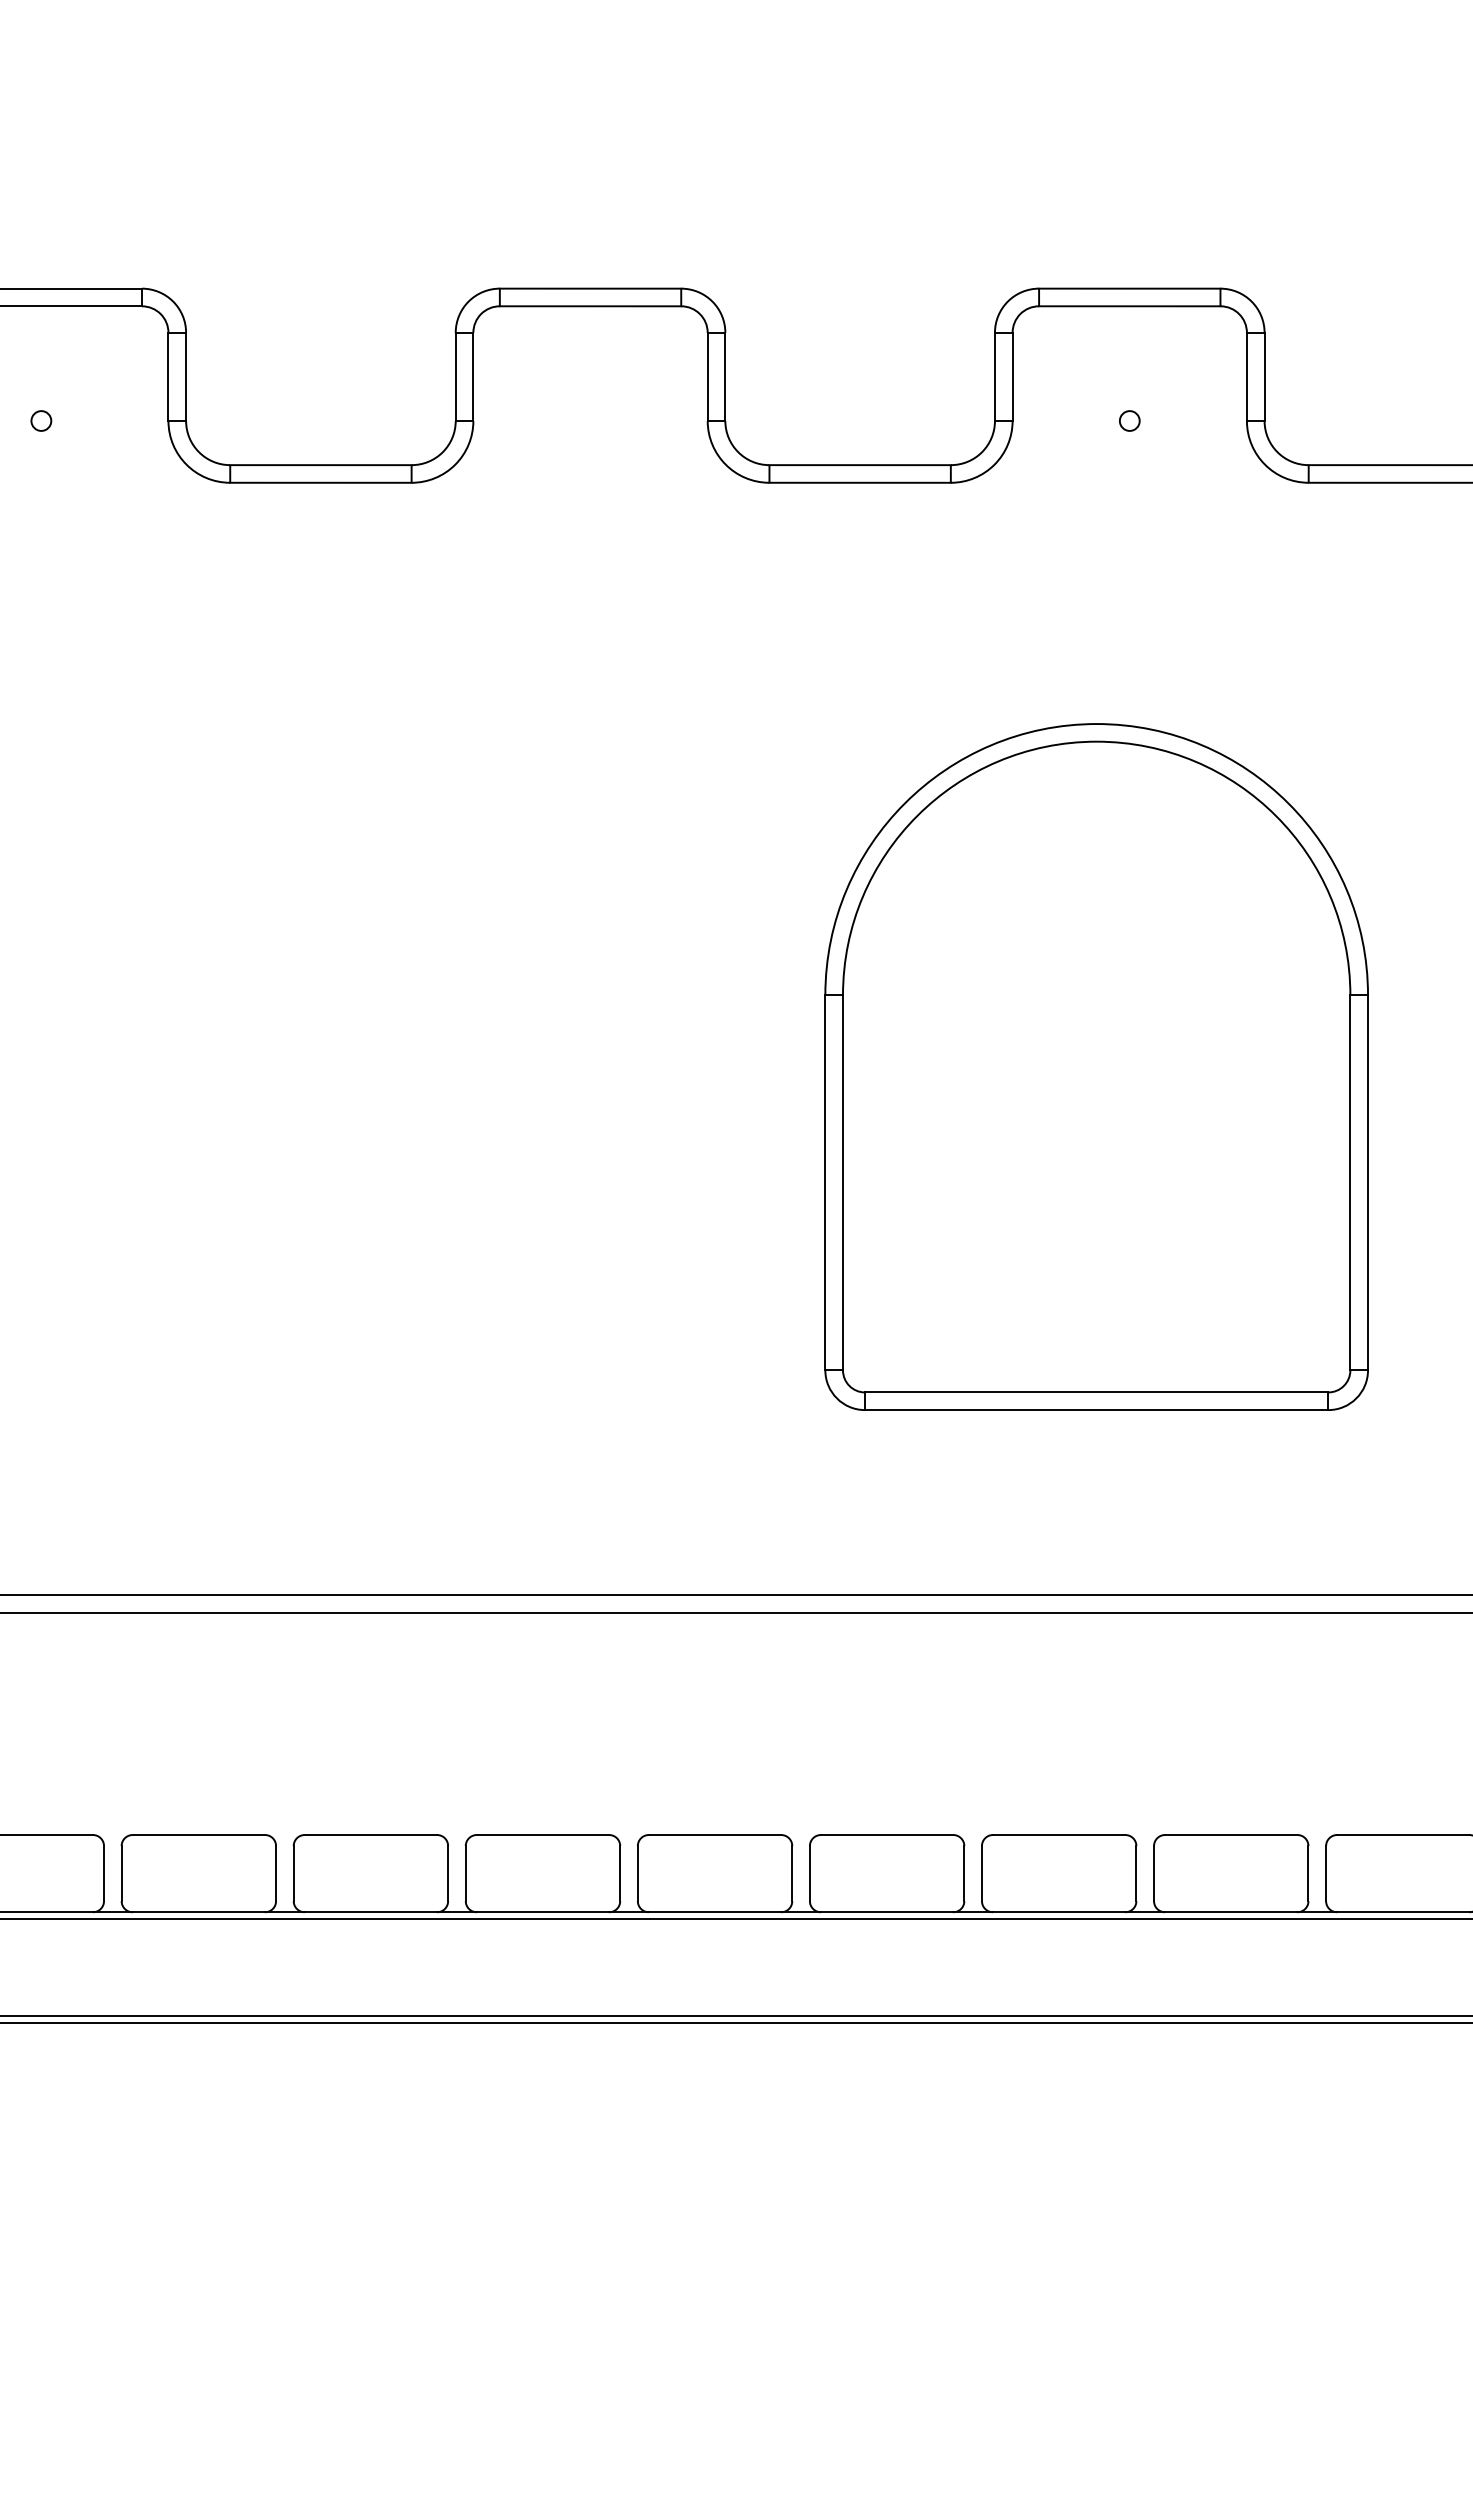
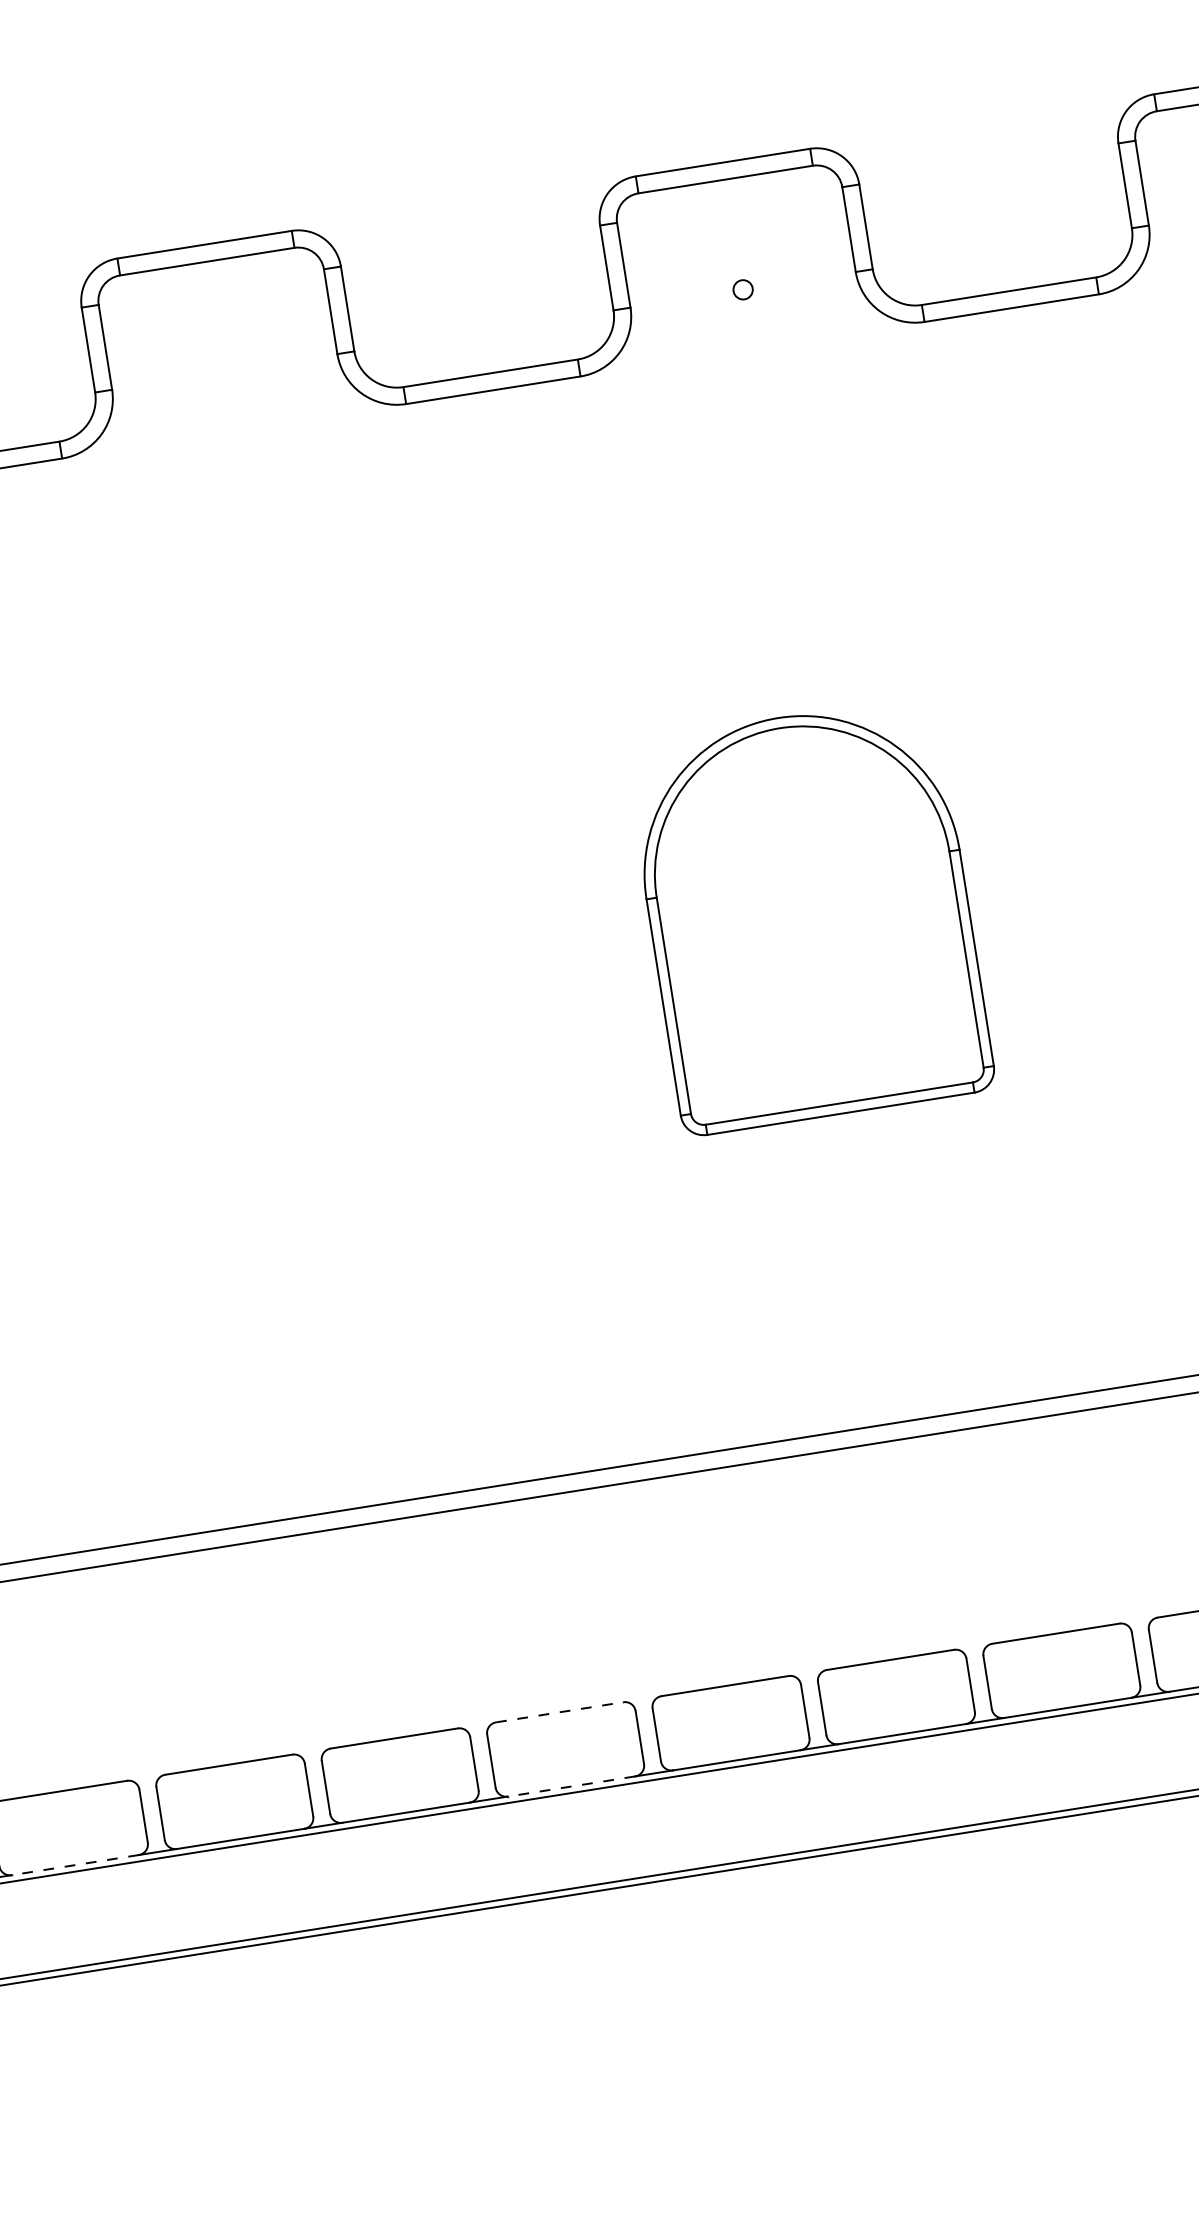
part: (1096, 1066) -> (809, 915), size x0.6
line: (715, 1835) -> (560, 1712), solid -> dashed
line: (198, 1912) -> (74, 1865), solid -> dashed
line: (714, 1912) -> (571, 1786), solid -> dashed

